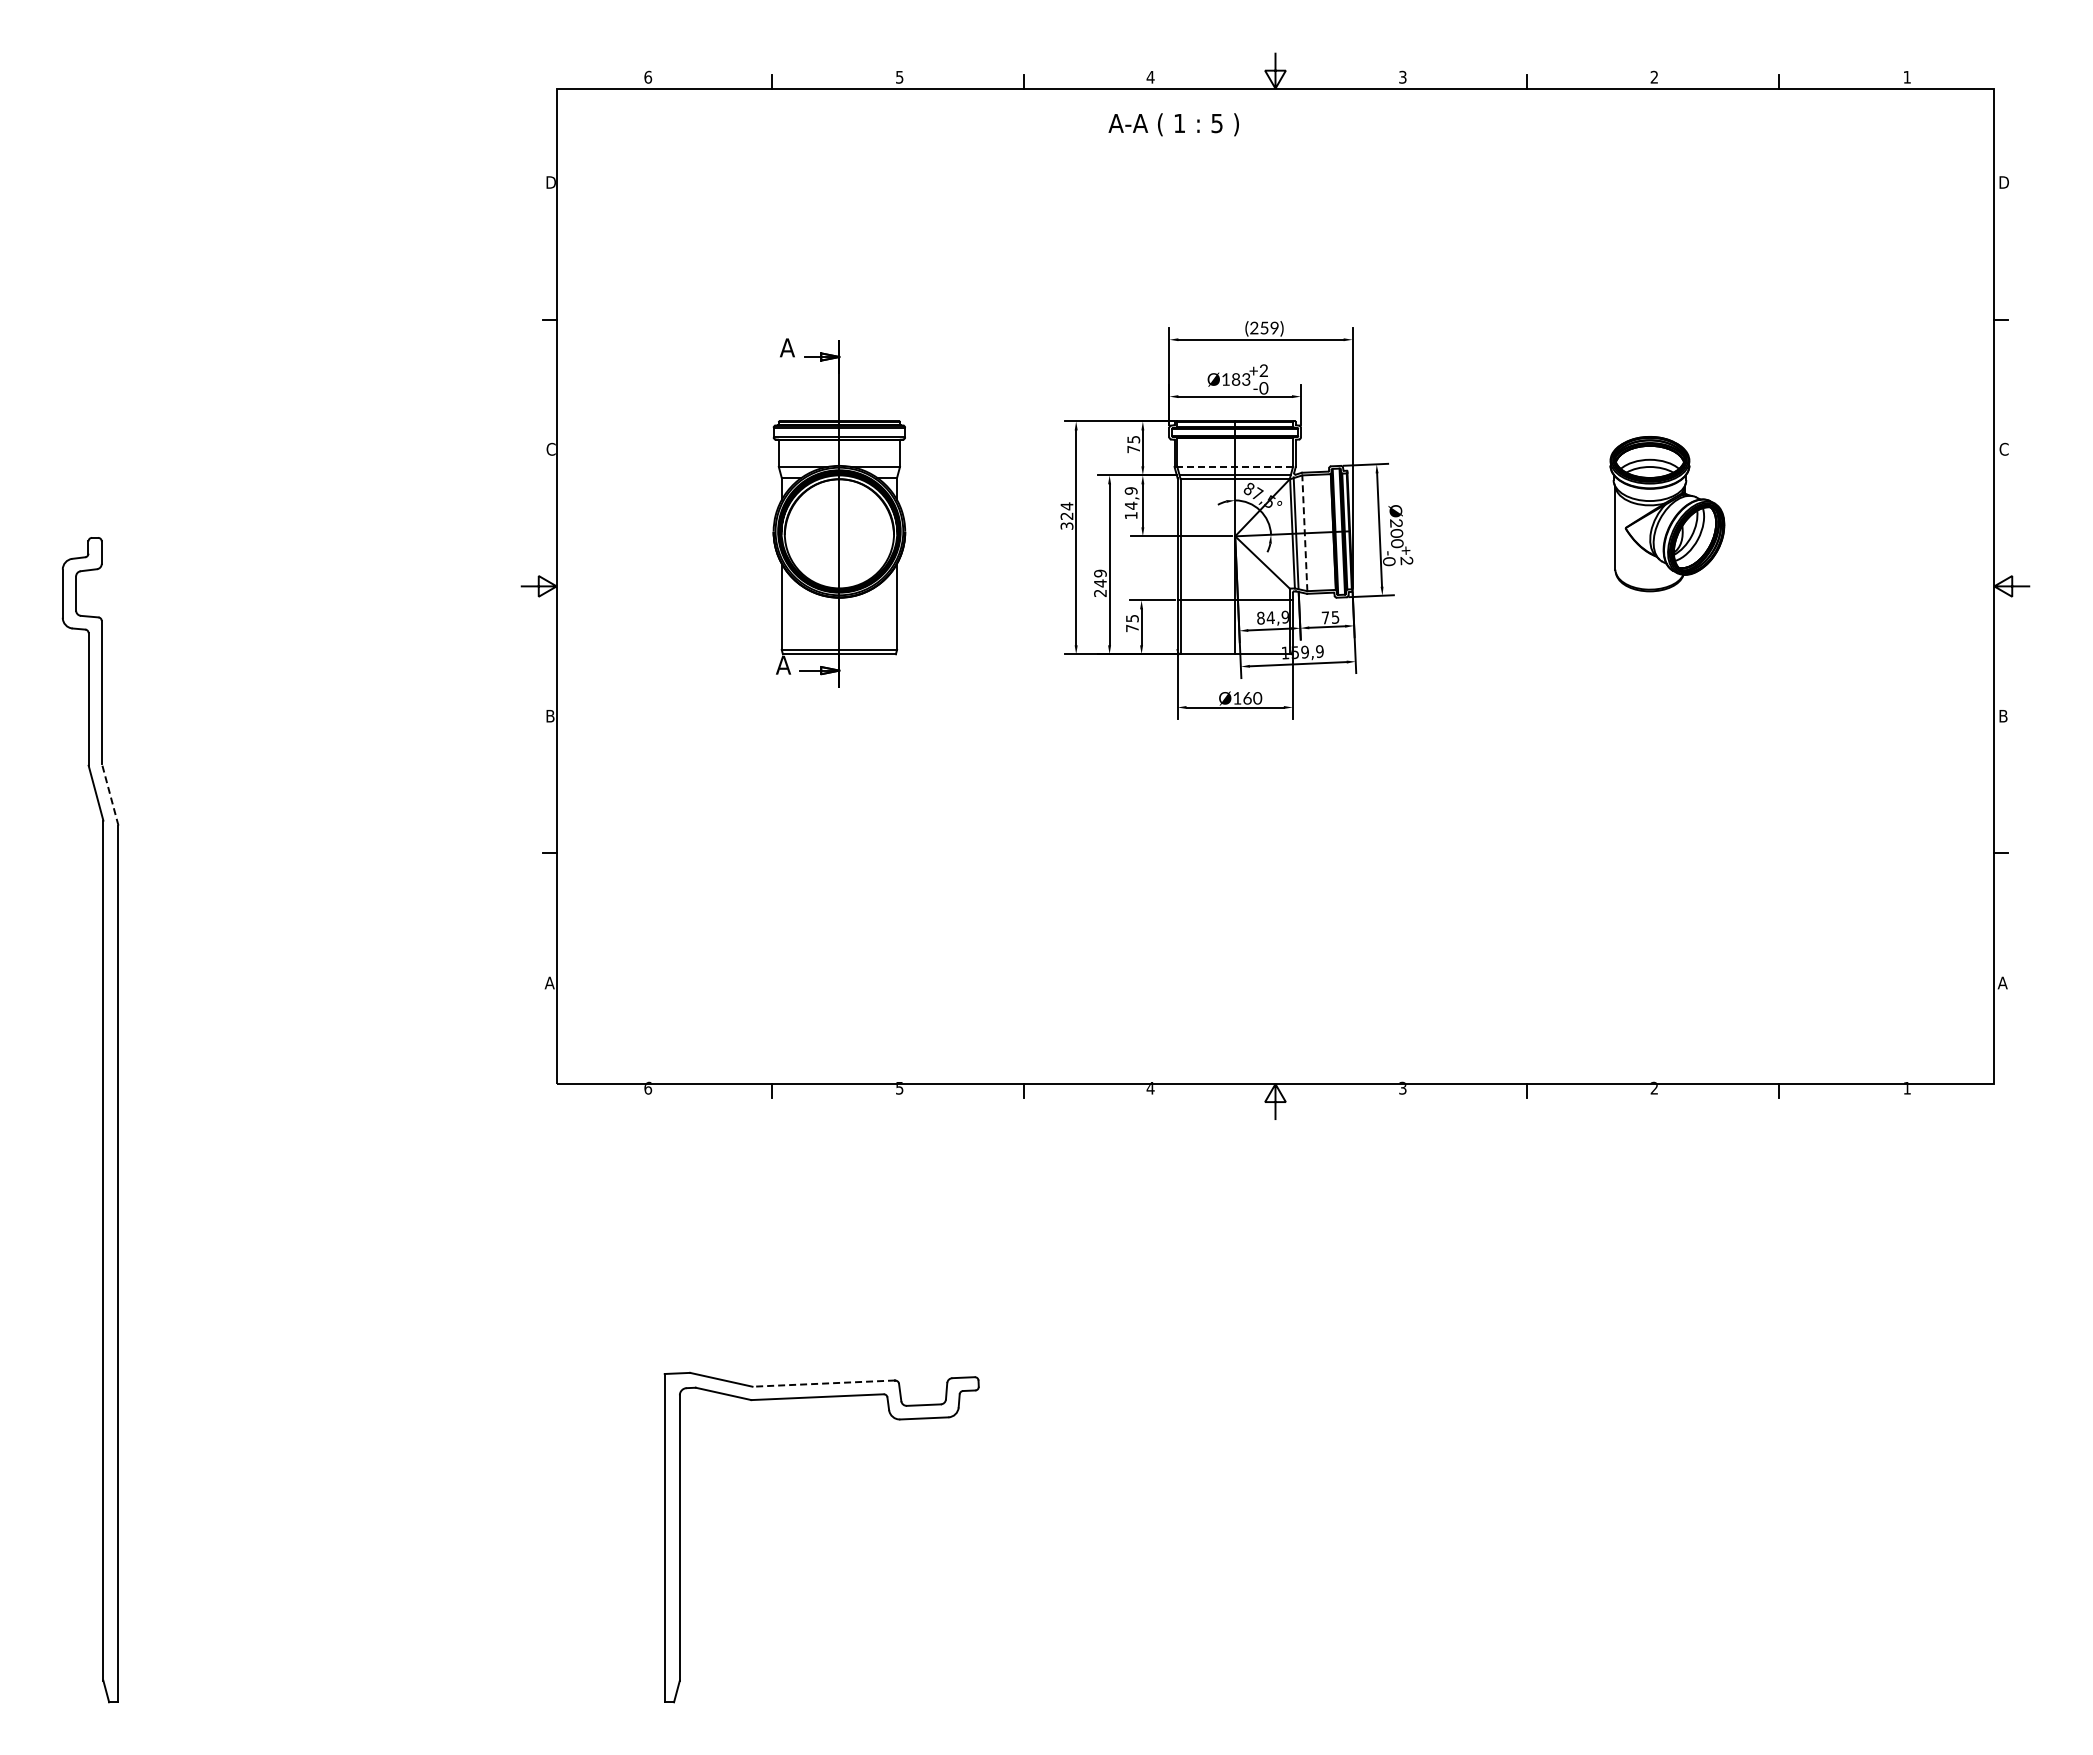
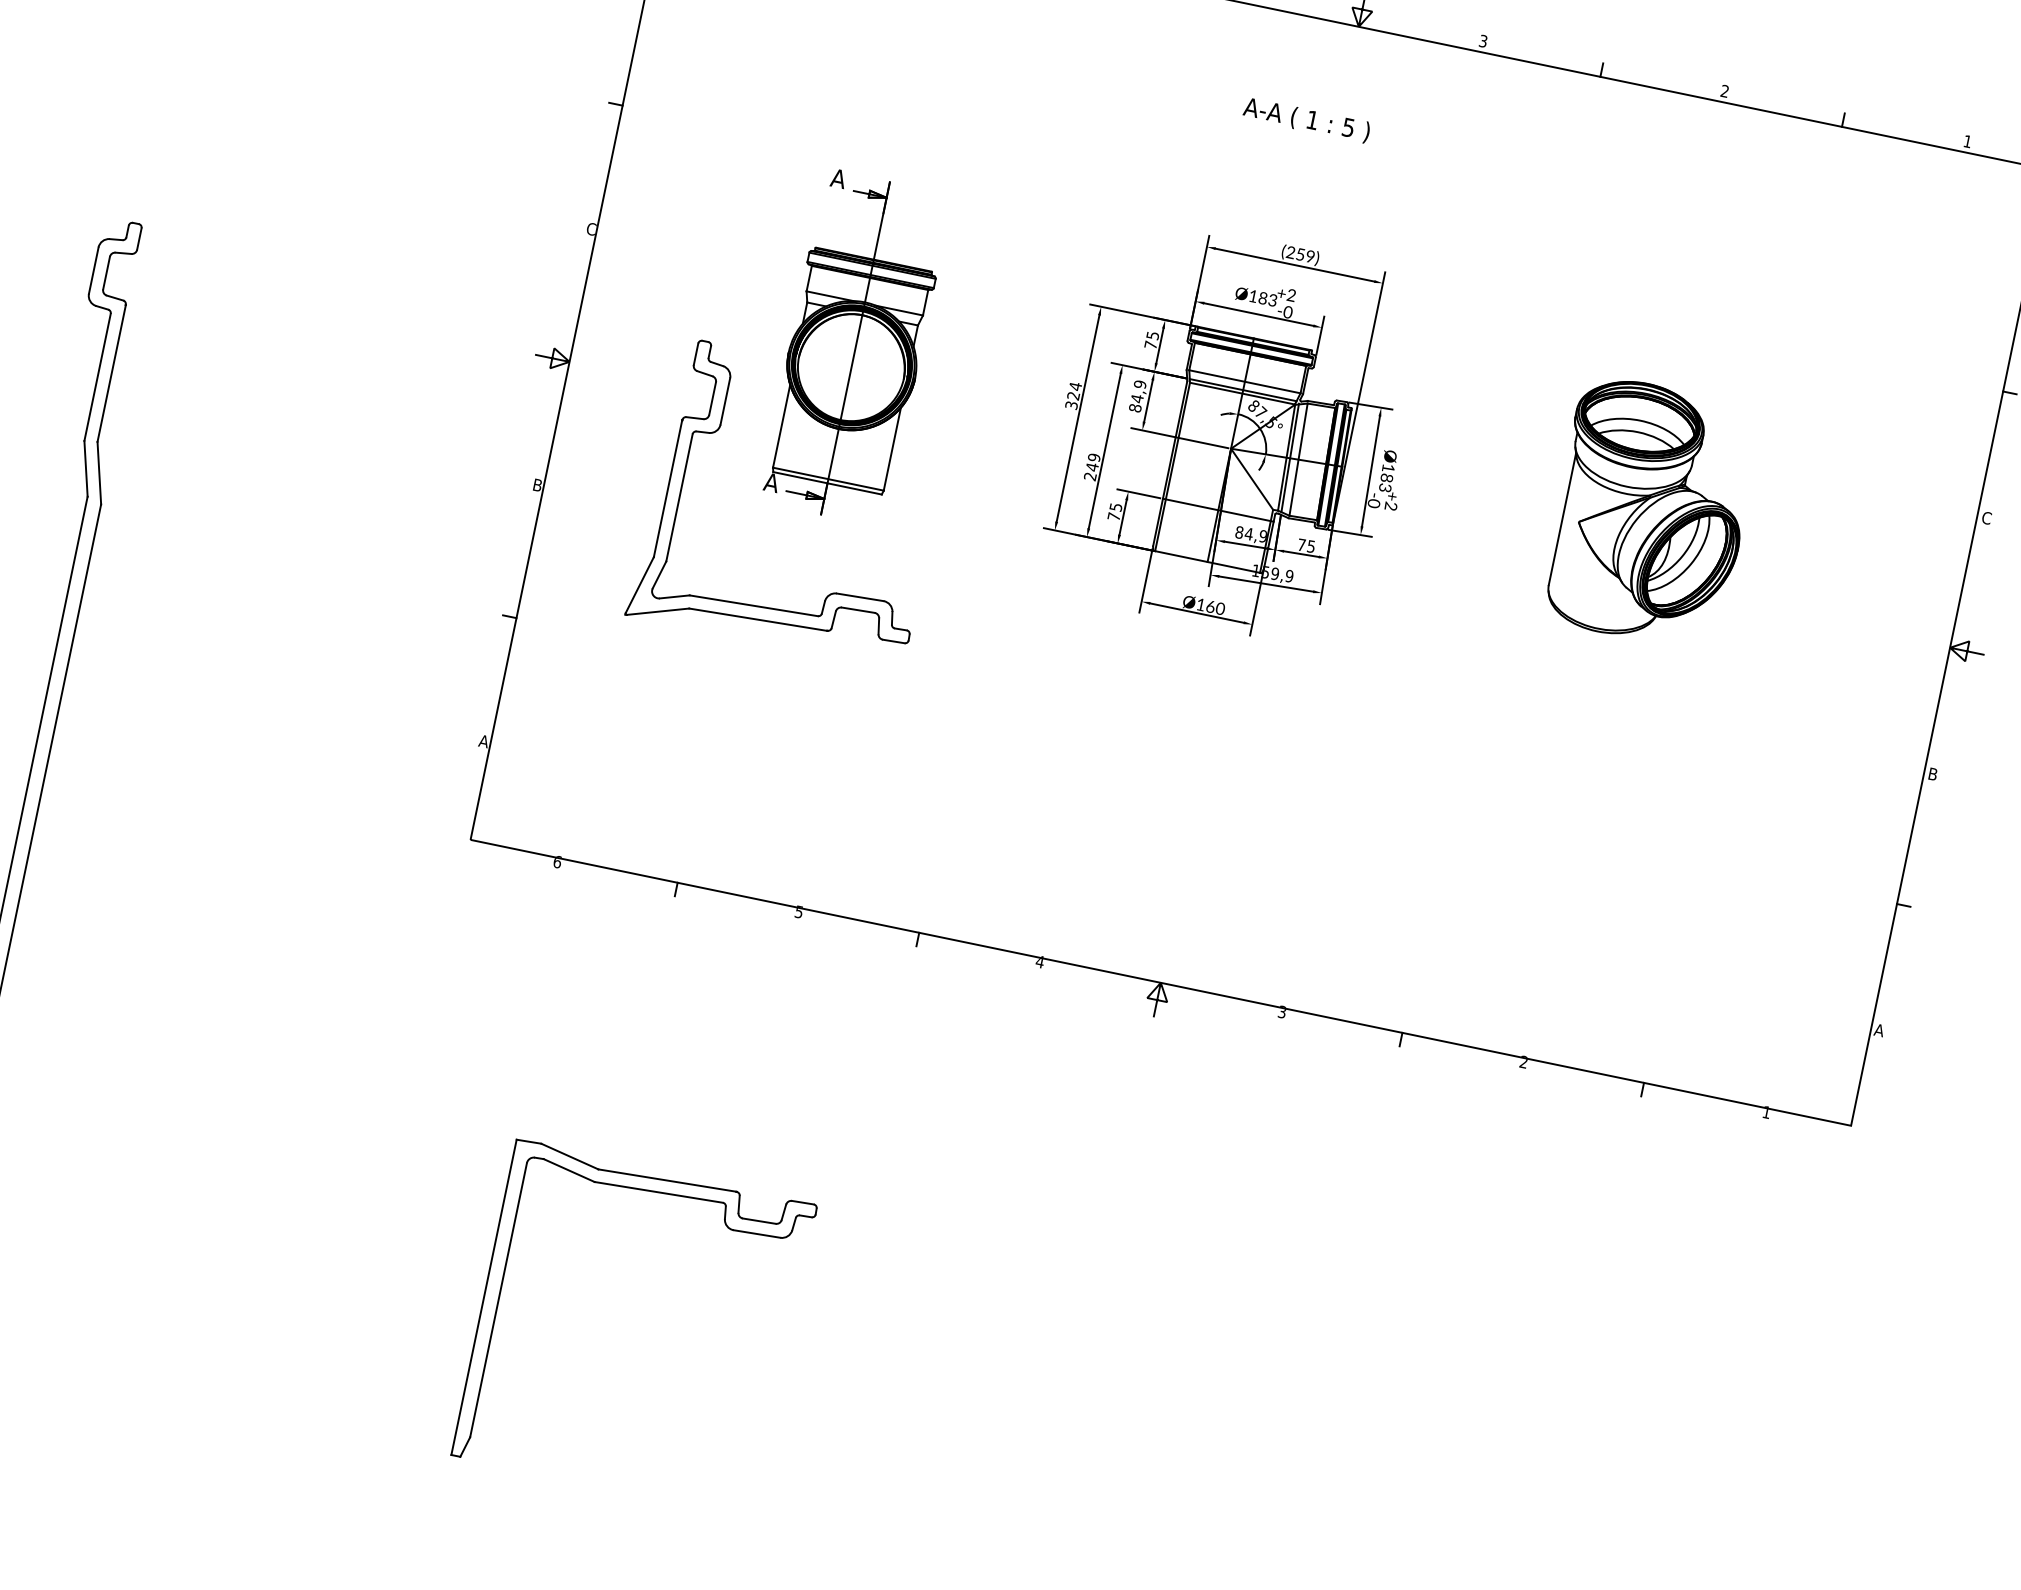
text: (1173, 124) -> (1306, 120), moved
line: (1235, 466) -> (1245, 381), dashed -> solid
part: (1667, 513) -> (1650, 512), size x1.67
text: (1130, 515) -> (1134, 407), 14,9 -> 84,9
line: (1304, 533) -> (1298, 459), dashed -> solid
text: (1396, 533) -> (1386, 478), Ø200 -> Ø183
part: (865, 763) -> (830, 593), added
line: (110, 794) -> (99, 472), dashed -> solid
line: (823, 1383) -> (667, 1180), dashed -> solid

